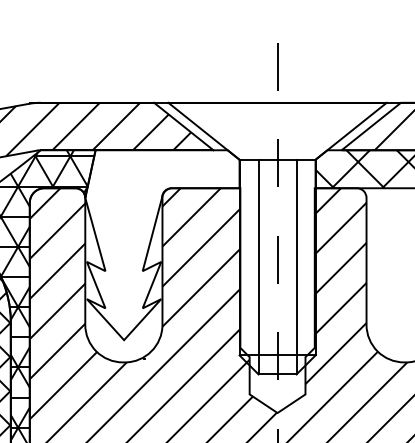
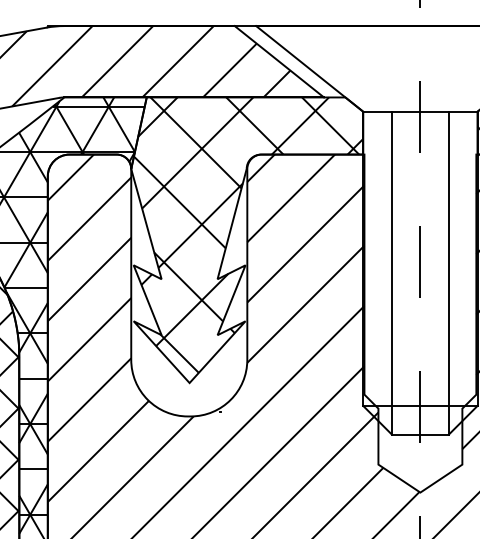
hatch: (163, 241) -> (248, 234), added

